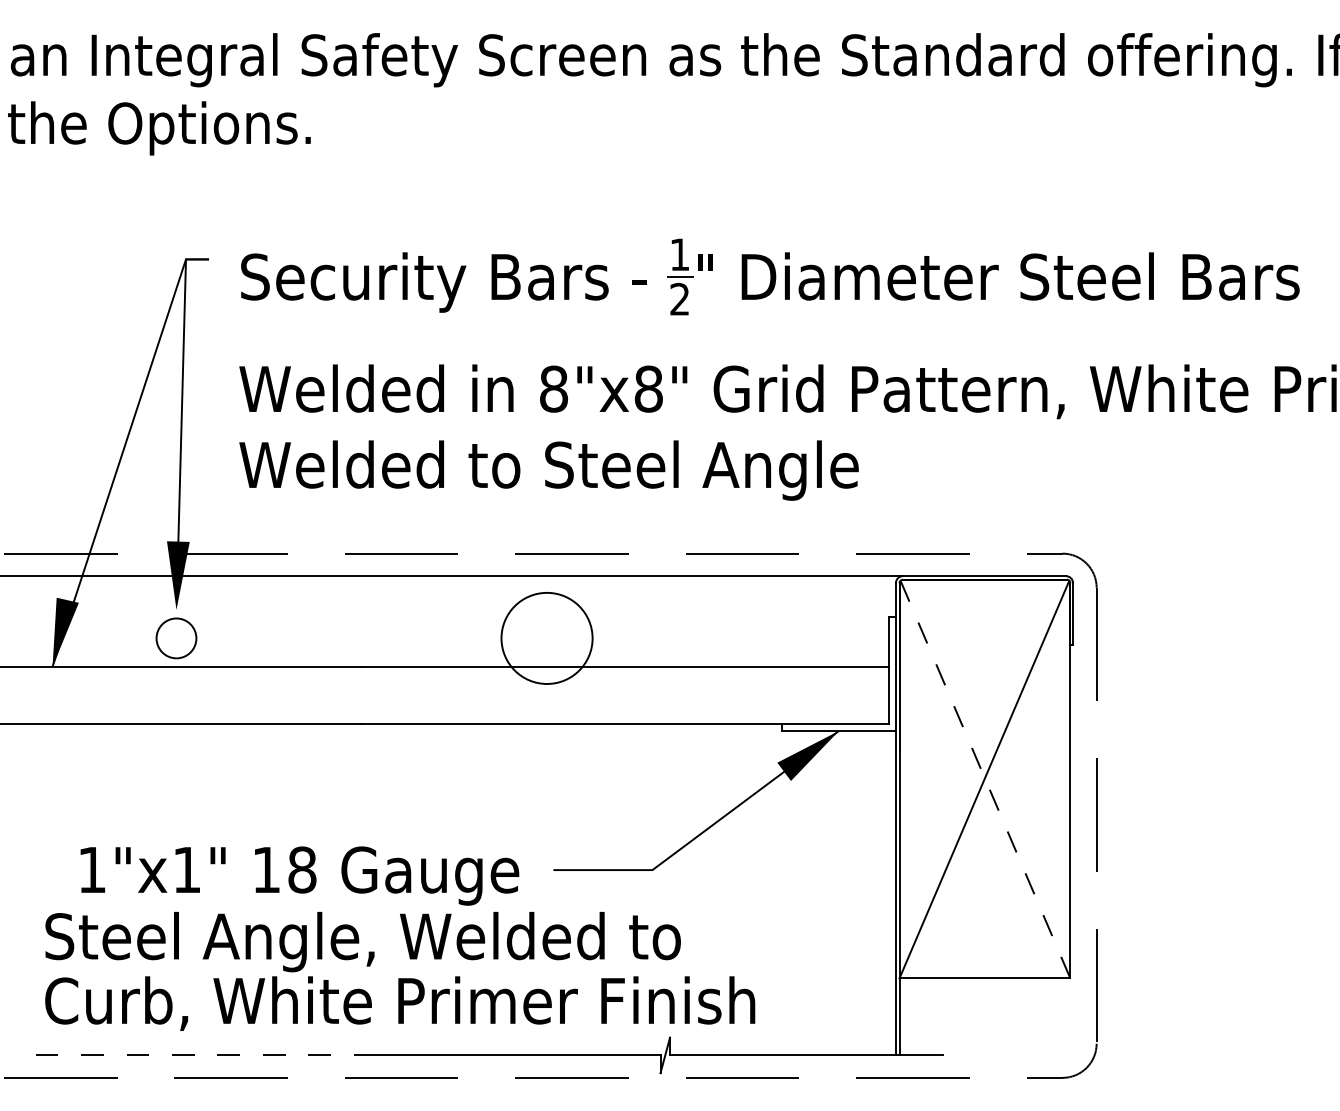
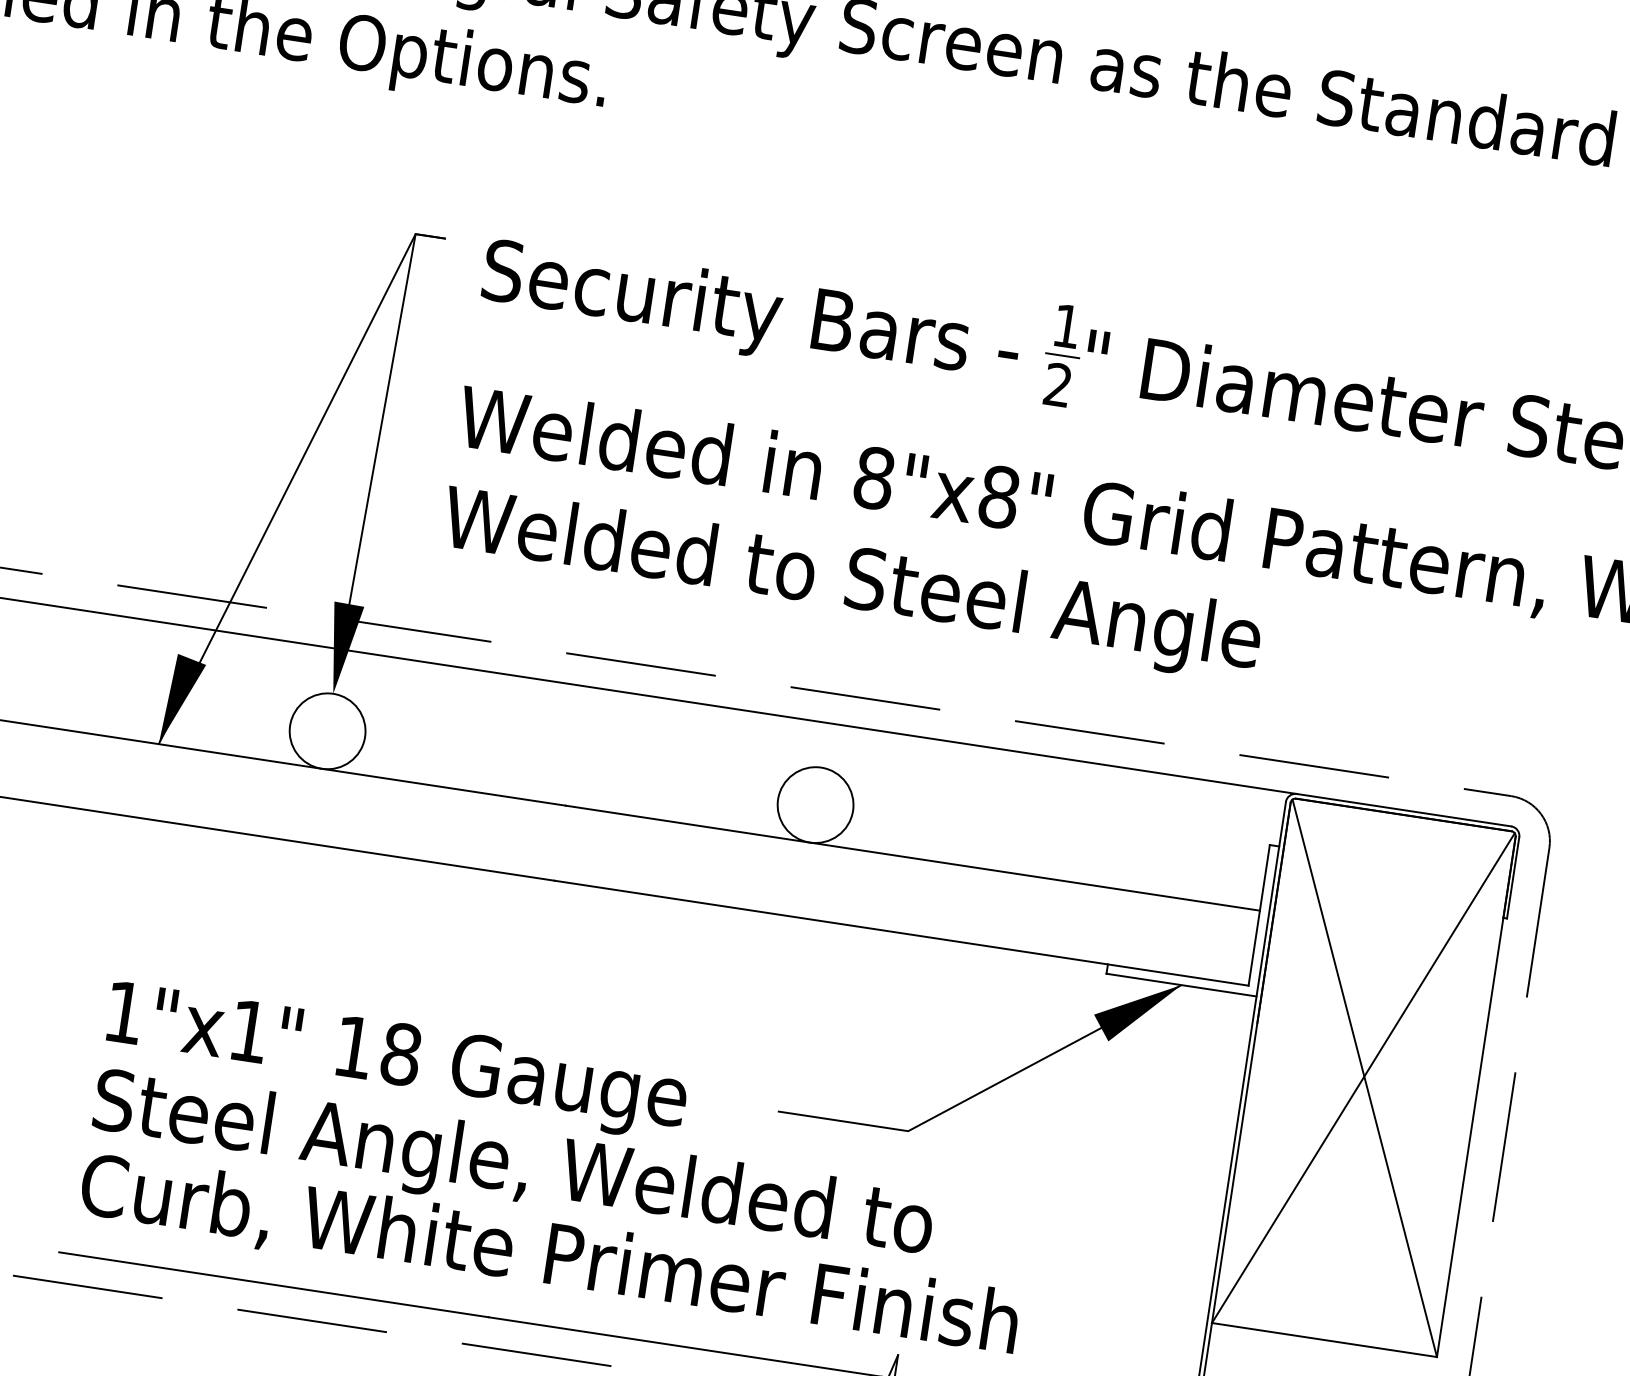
circle: (176, 637) -> (327, 730), size x1.43
circle: (546, 637) -> (815, 803), size x0.62
line: (985, 780) -> (1364, 1079), dashed -> solid
text: (299, 875) -> (396, 1061), moved
line: (199, 1055) -> (274, 1285), dashed -> solid

